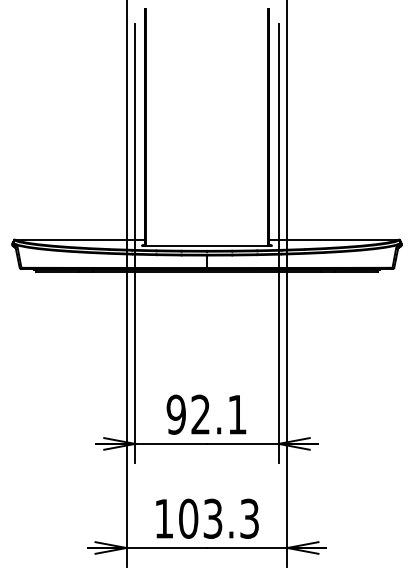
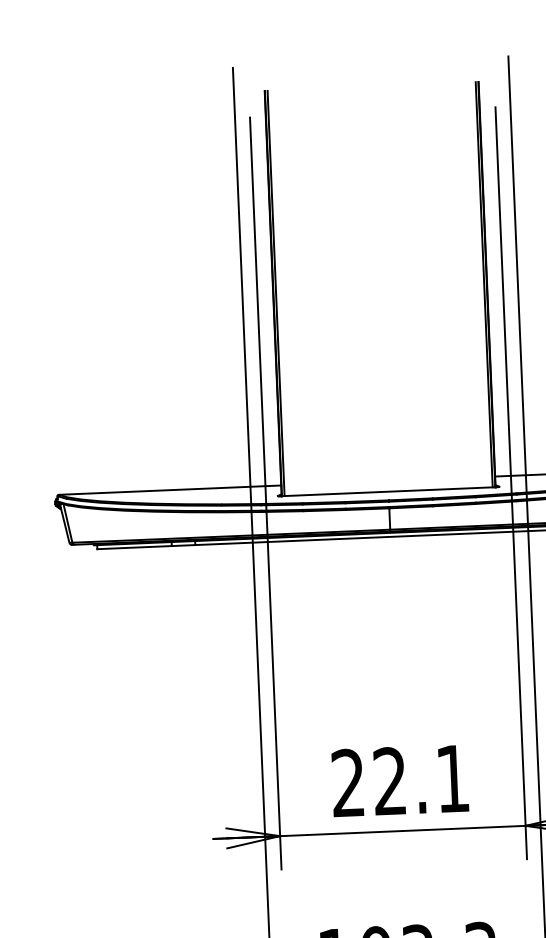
text: (175, 414) -> (346, 782), 92.1 -> 22.1

